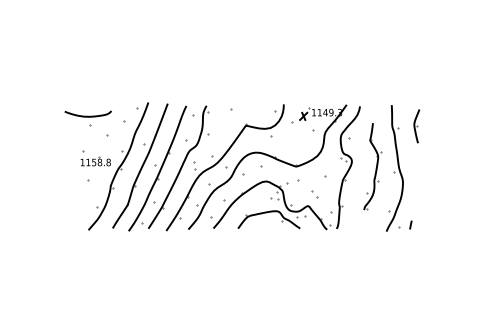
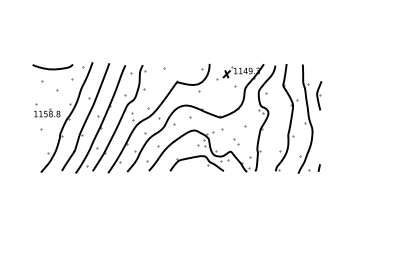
curve: (87, 115) -> (52, 68), moved
part: (416, 126) -> (319, 95), moved
part: (372, 166) -> (286, 117), size x1.43

